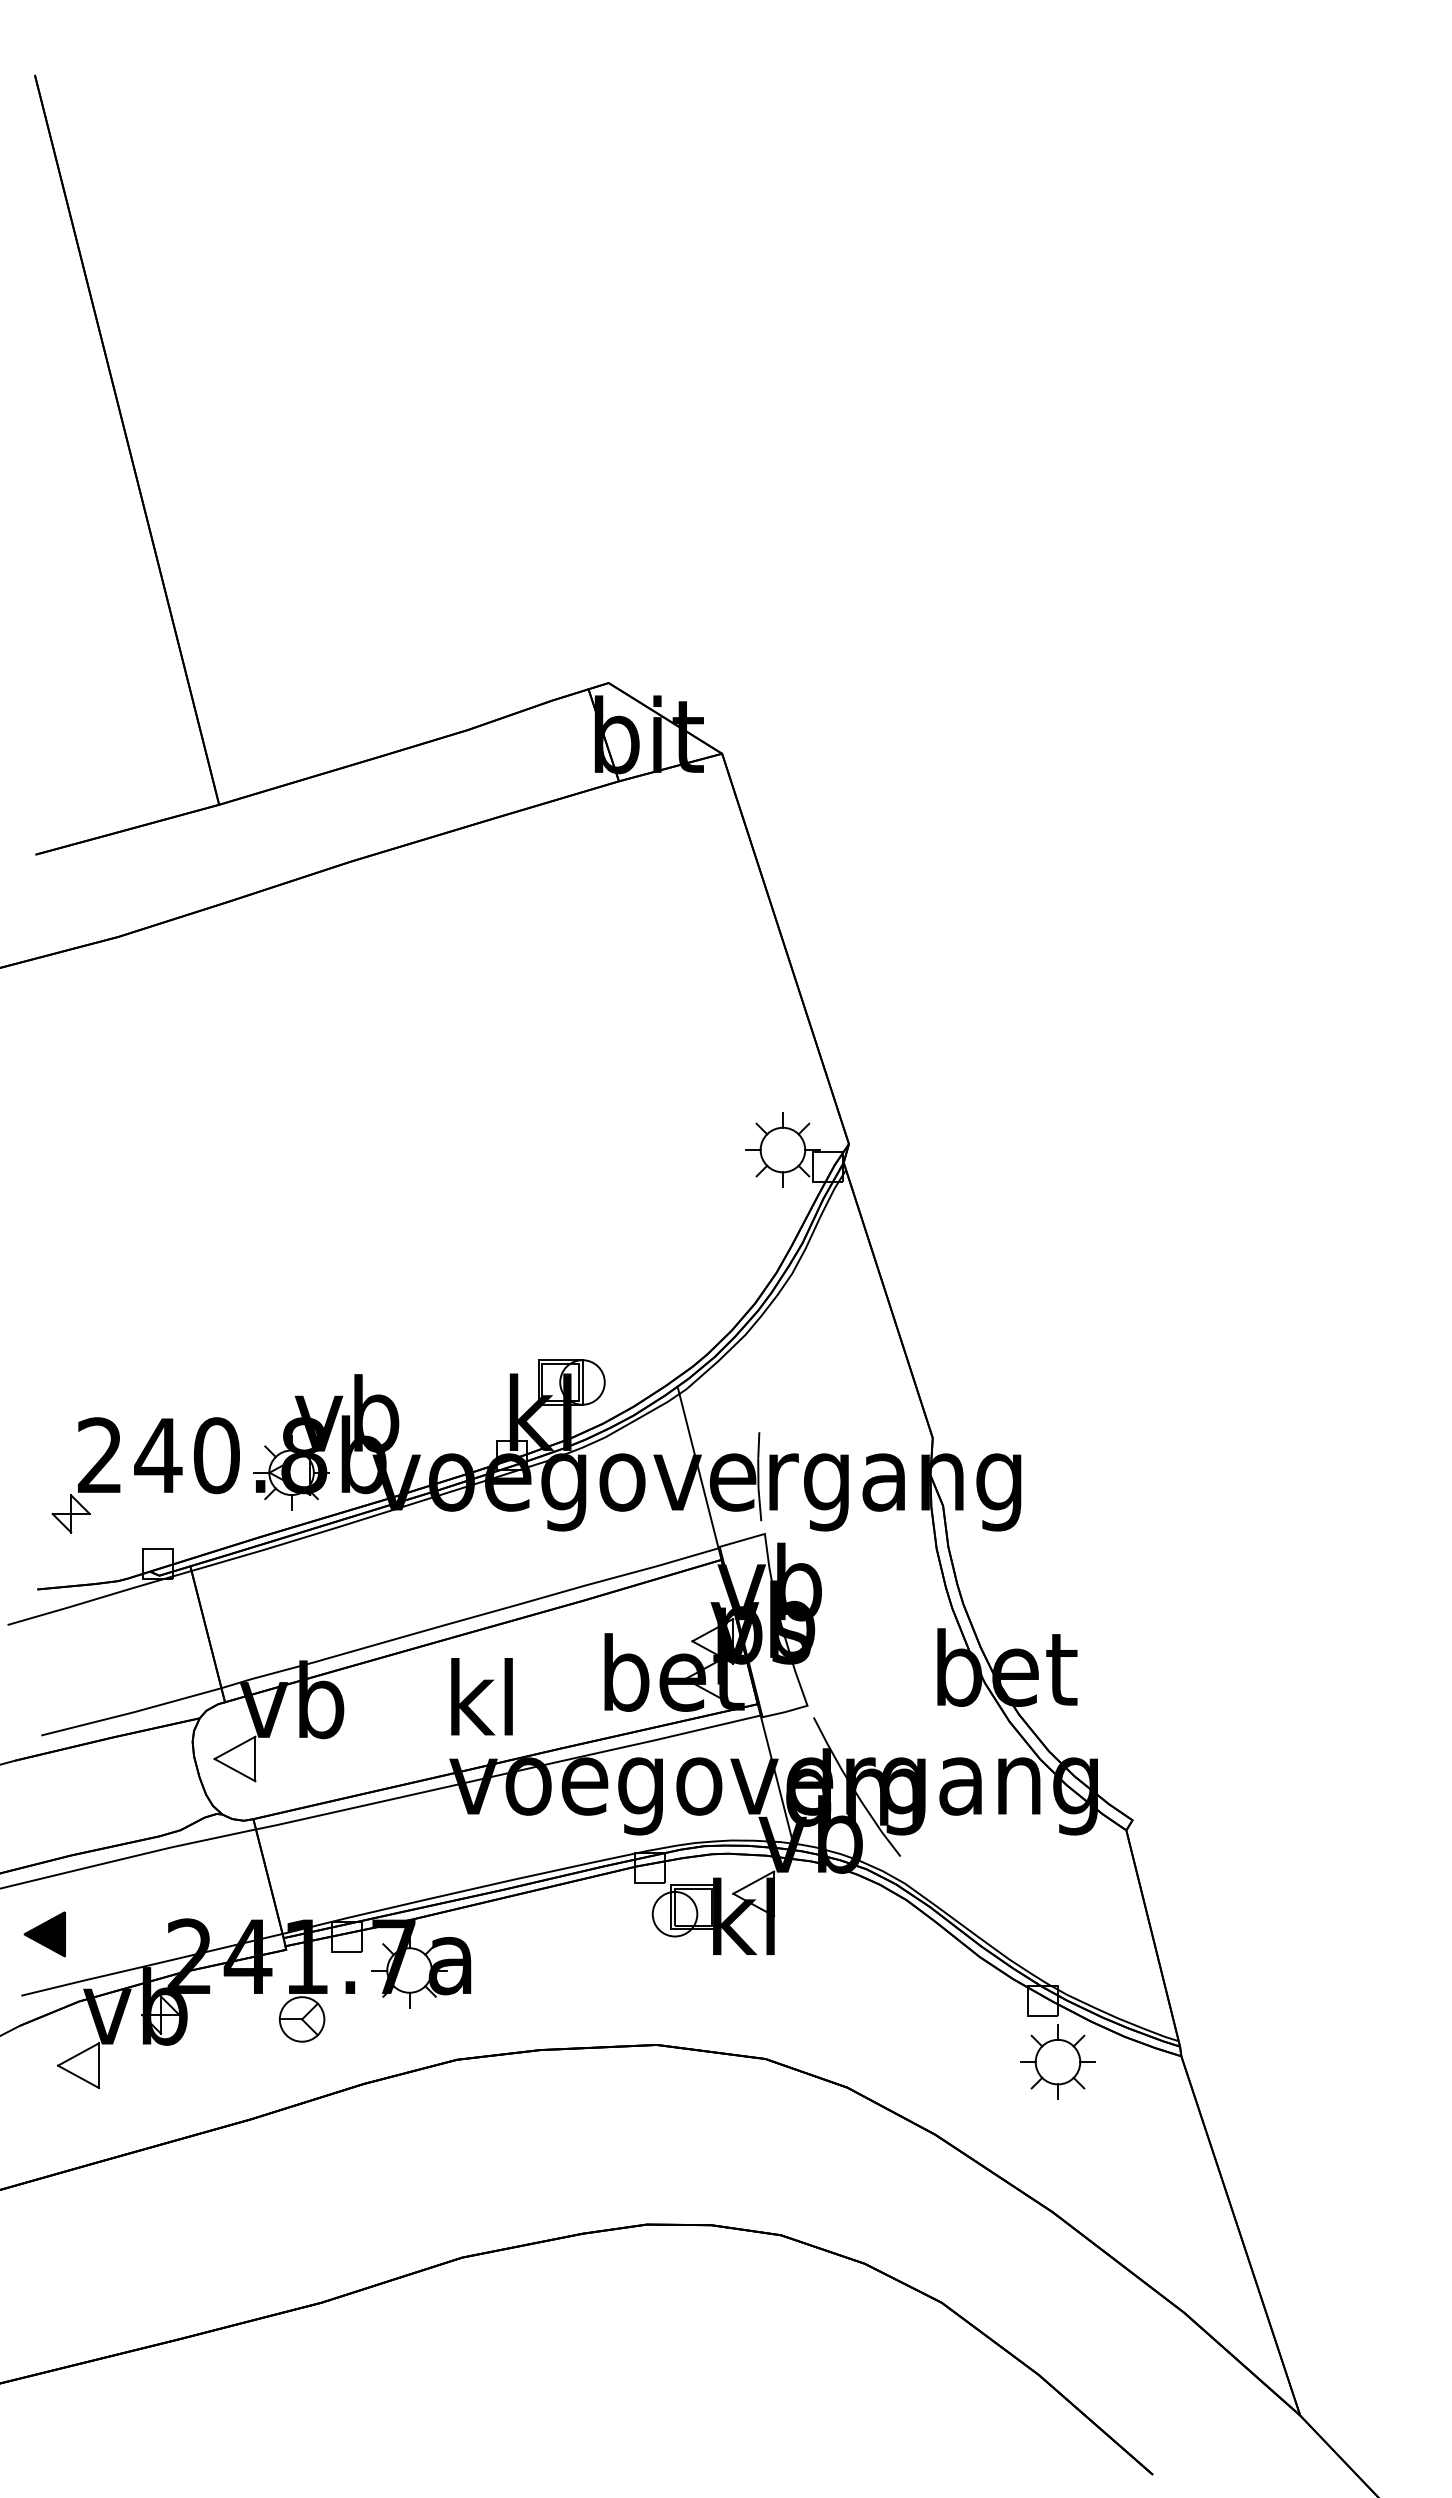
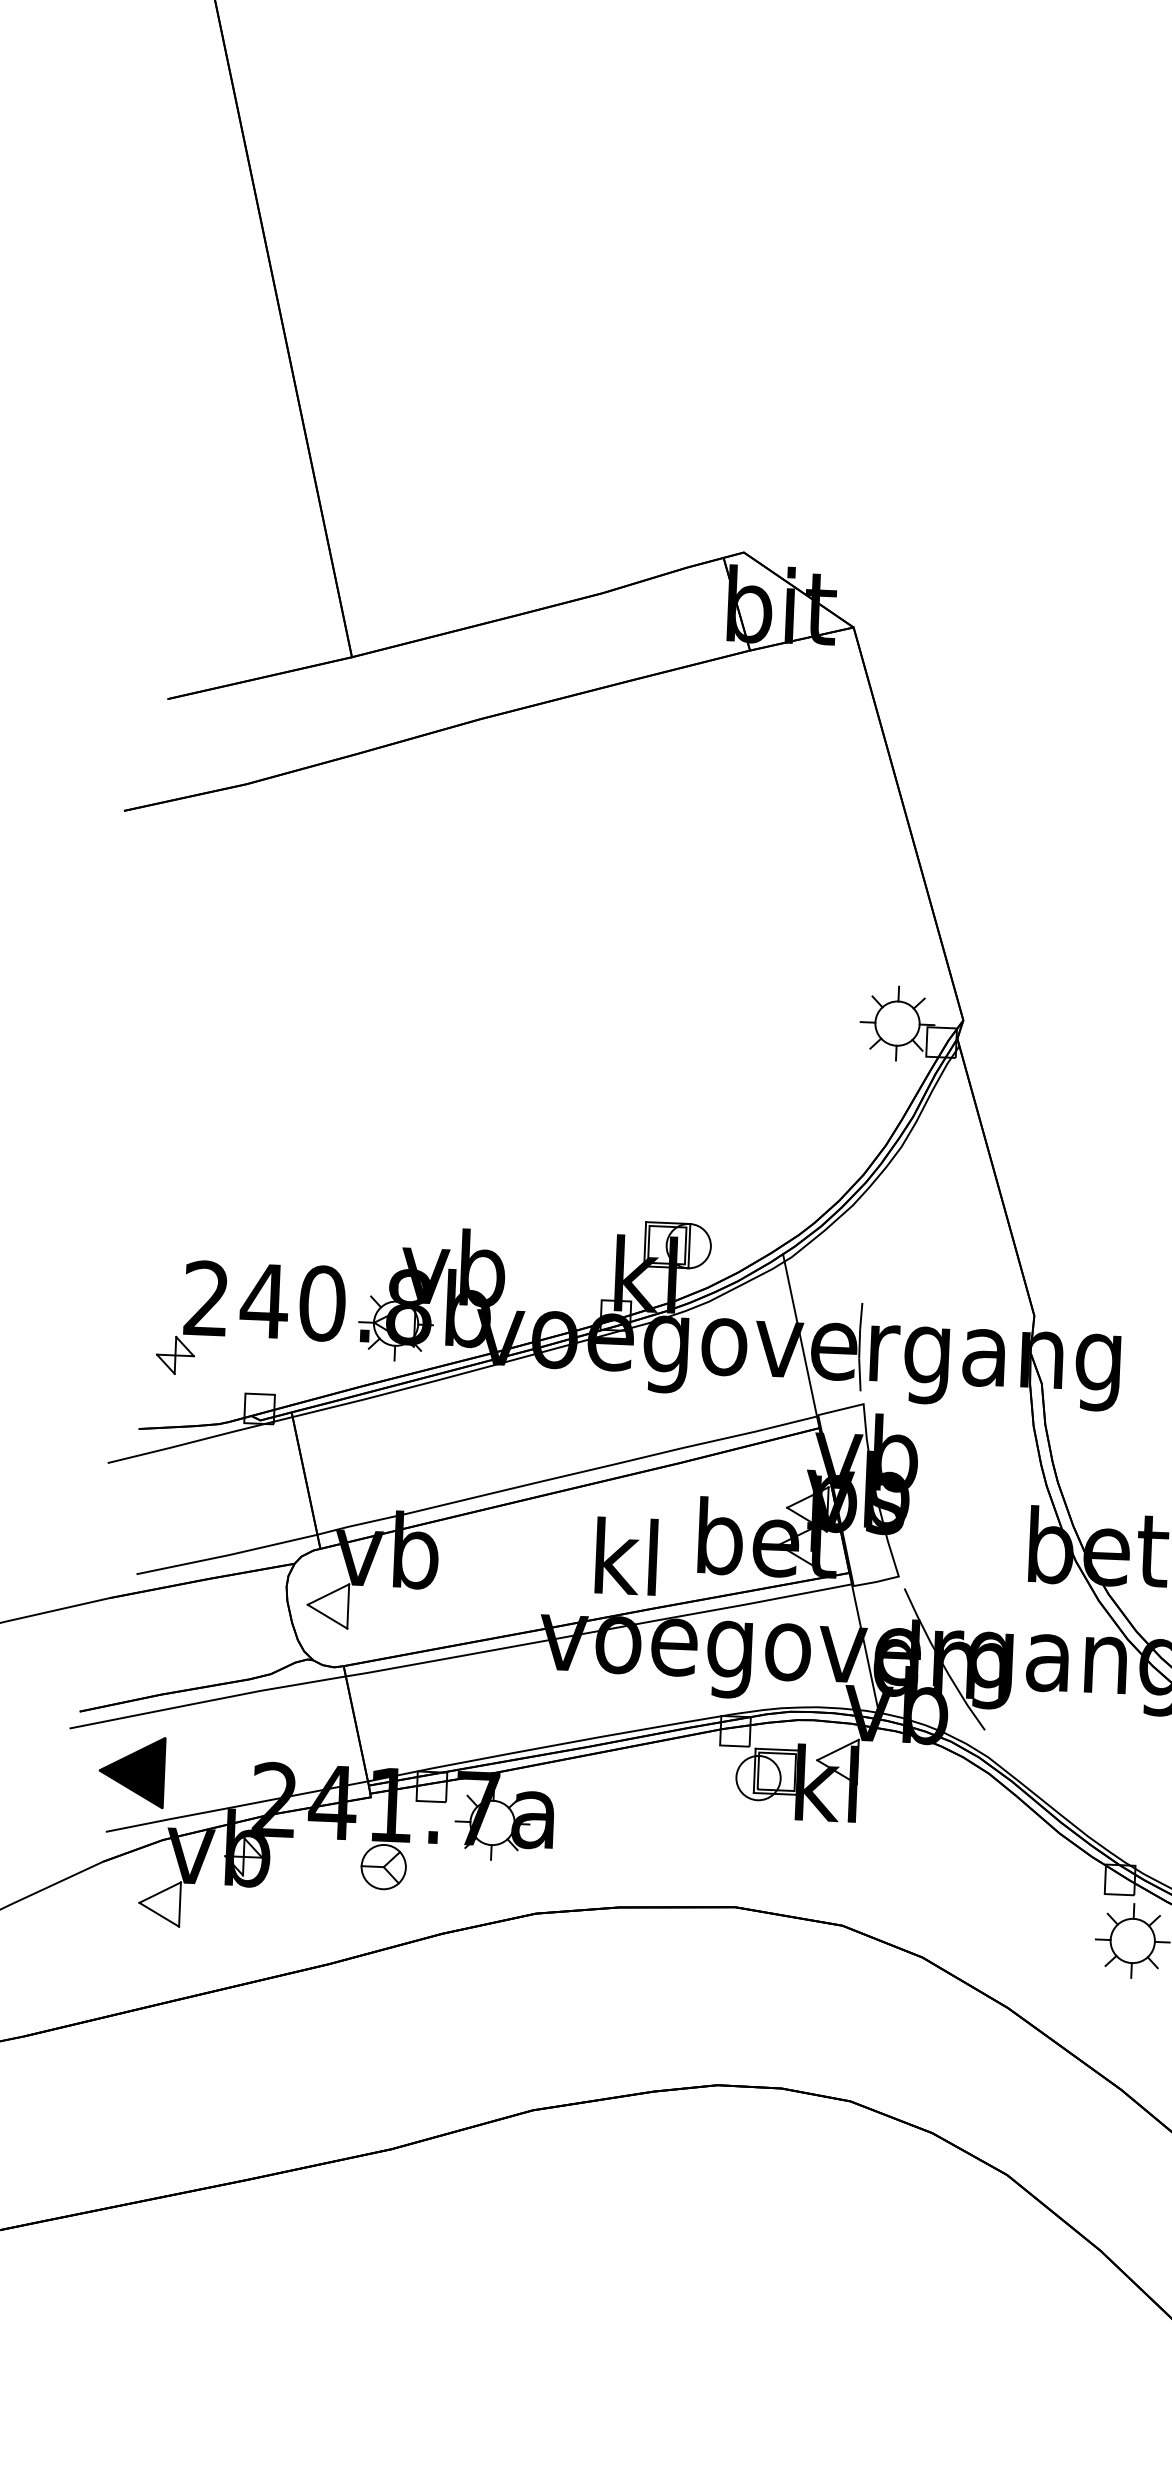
text: (481, 1696) -> (626, 1555), moved
part: (44, 1934) -> (131, 1772), size x1.6

